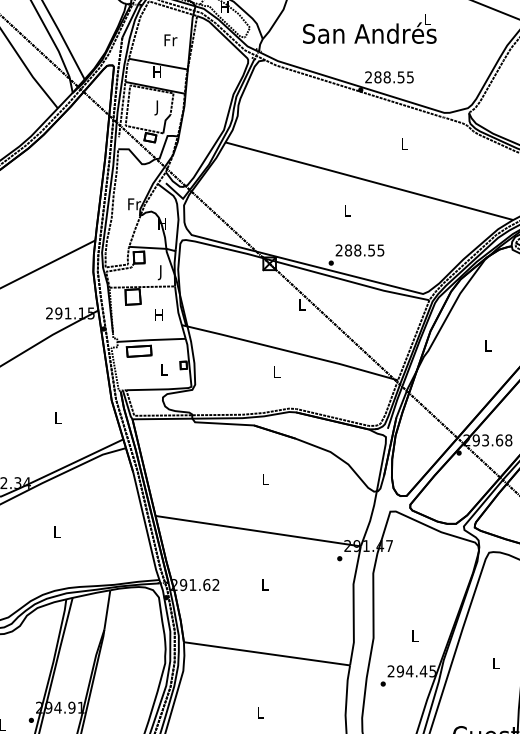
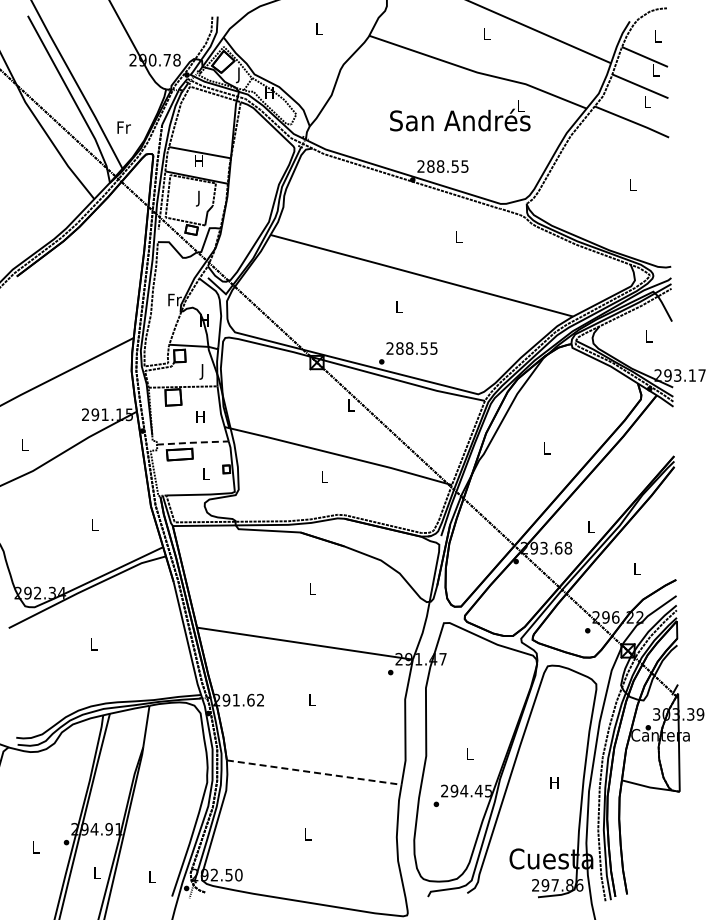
text: (369, 28) -> (460, 115), moved
text: (170, 40) -> (123, 127), moved
line: (151, 339) -> (192, 442), solid -> dashed
line: (267, 653) -> (314, 772), solid -> dashed
text: (495, 663) -> (554, 782), L -> H

